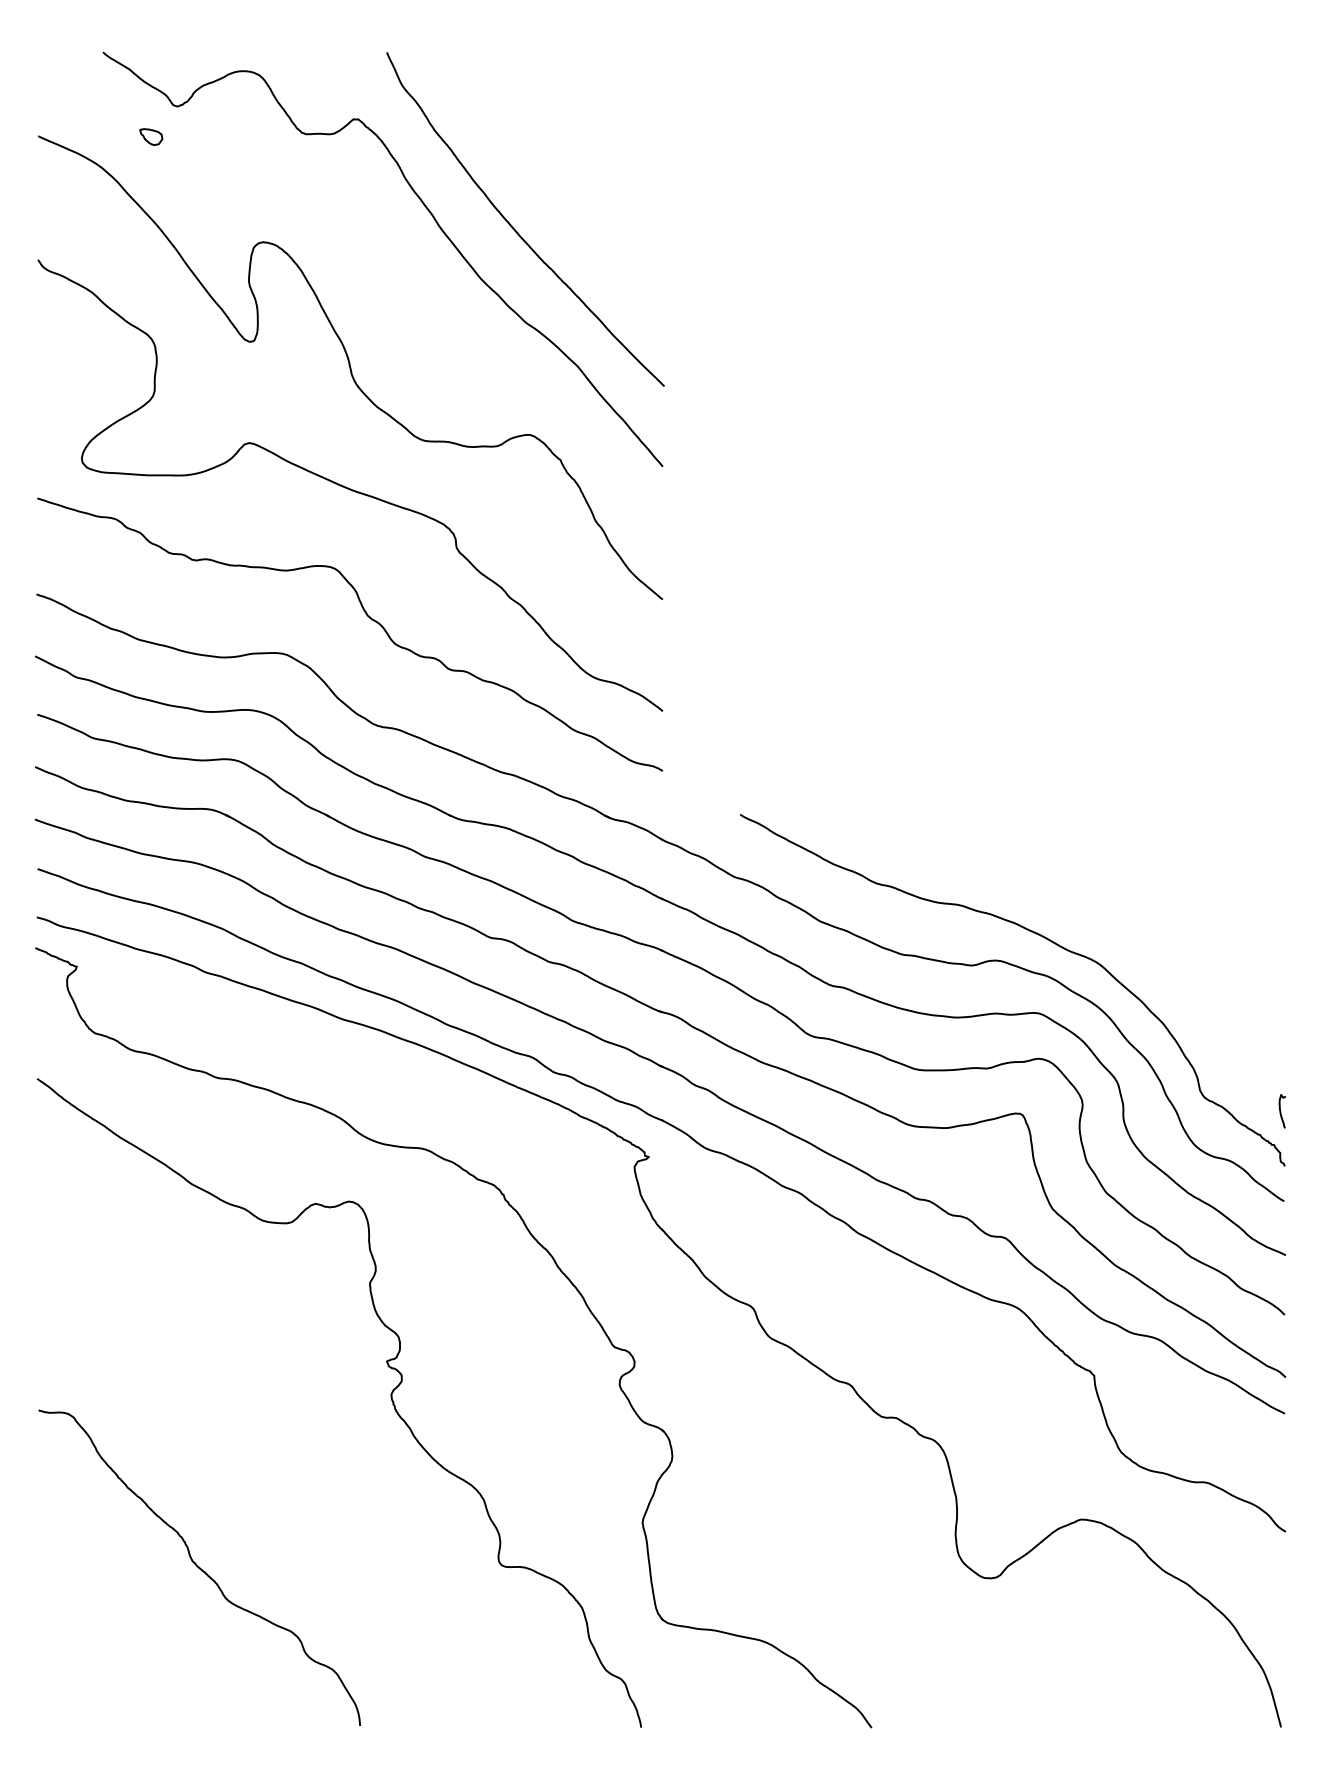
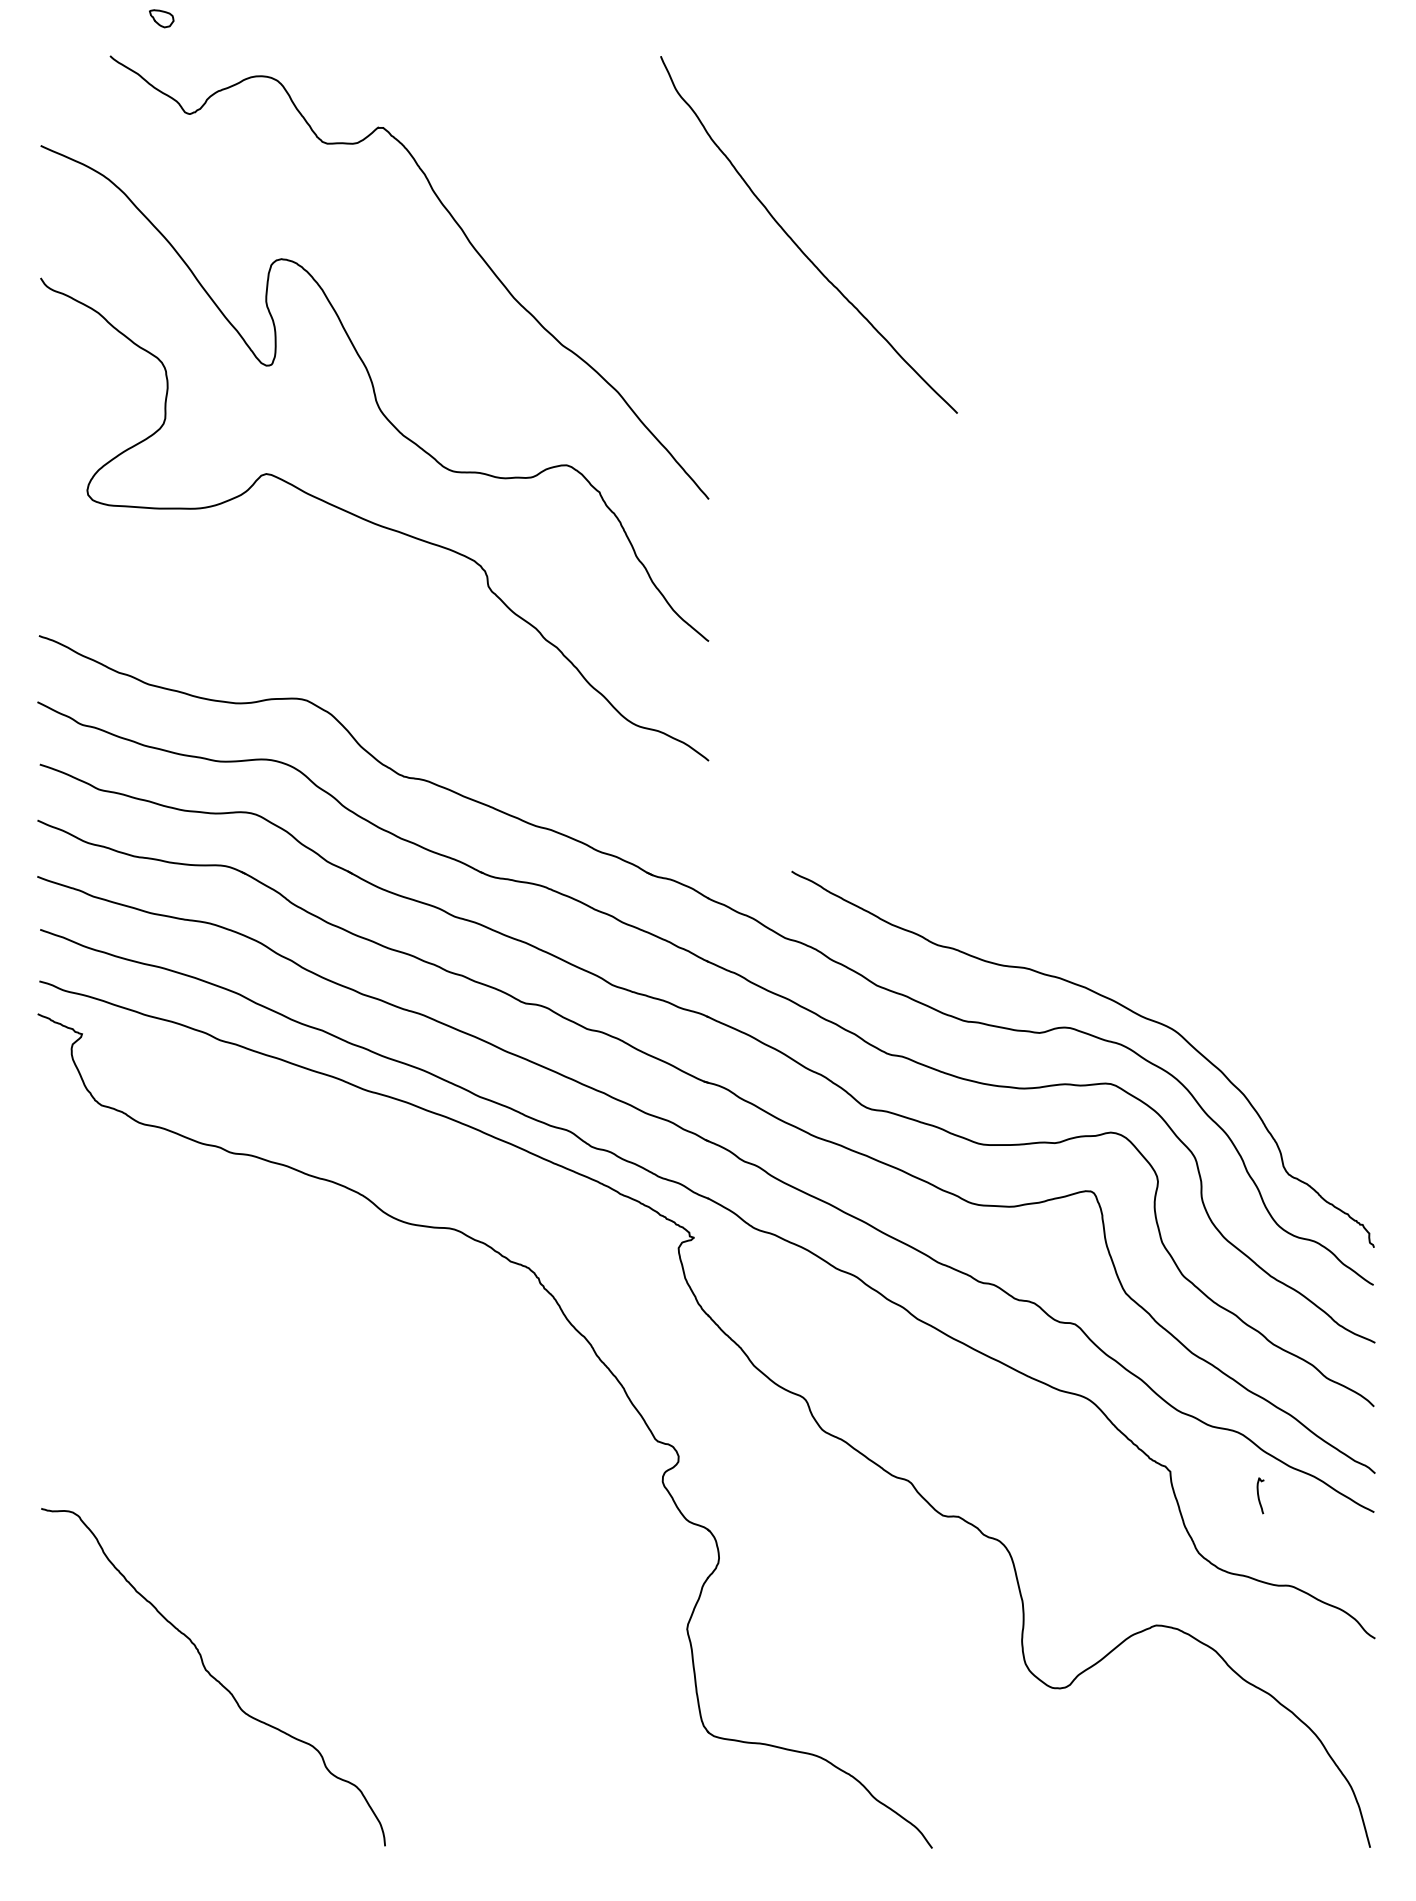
part: (151, 136) -> (161, 18), moved
curve: (514, 228) -> (797, 244), moved
curve: (367, 616) -> (392, 659), removed
curve: (1281, 1111) -> (1259, 1495), moved
curve: (390, 1396) -> (417, 1493), removed

